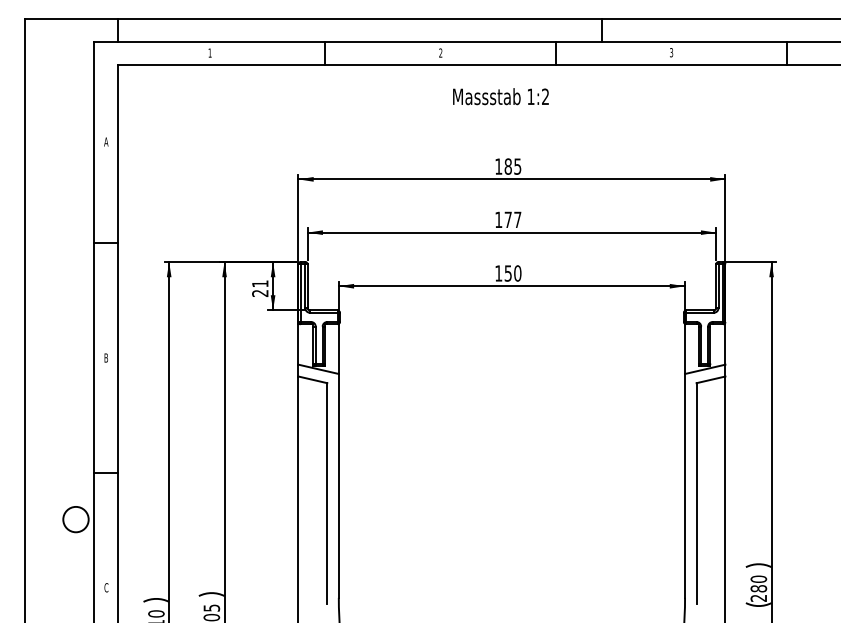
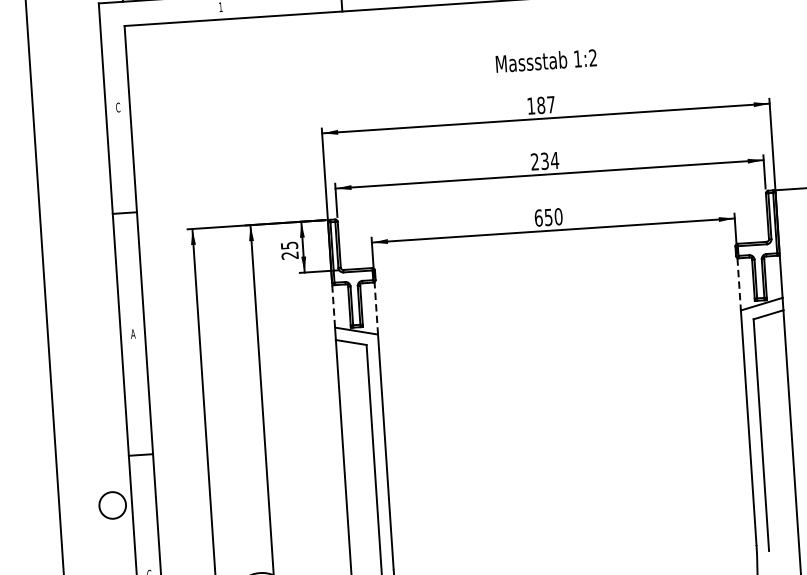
text: (500, 96) -> (545, 60), moved
text: (106, 141) -> (118, 107), A -> C
text: (517, 166) -> (550, 104), 185 -> 187
text: (508, 219) -> (545, 160), 177 -> 234
text: (498, 273) -> (538, 218), 150 -> 650
text: (260, 283) -> (289, 245), 21 -> 25
line: (298, 344) -> (333, 306), solid -> dashed
line: (338, 349) -> (376, 308), solid -> dashed
line: (685, 349) -> (739, 284), solid -> dashed
text: (106, 357) -> (133, 333), B -> A

